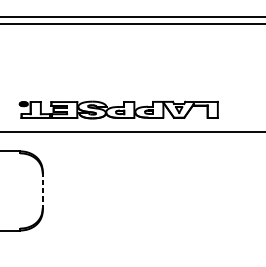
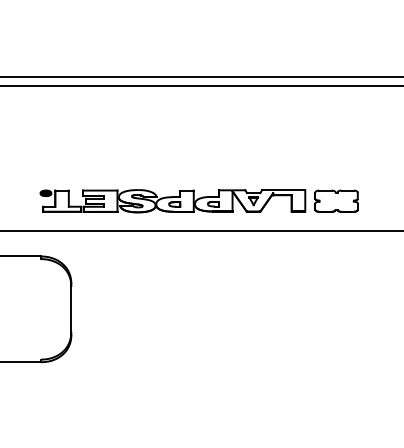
part: (241, 109) -> (336, 200), added
line: (42, 190) -> (71, 308), dashed -> solid

